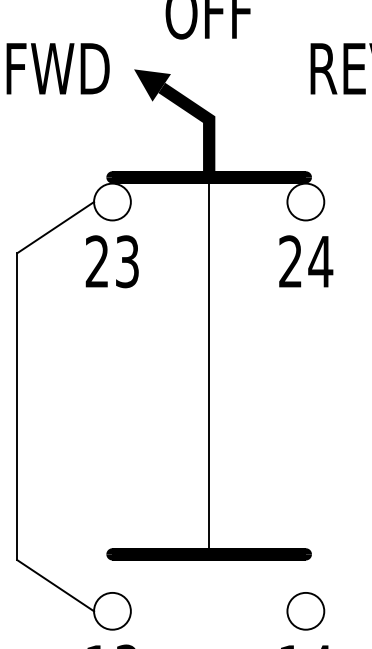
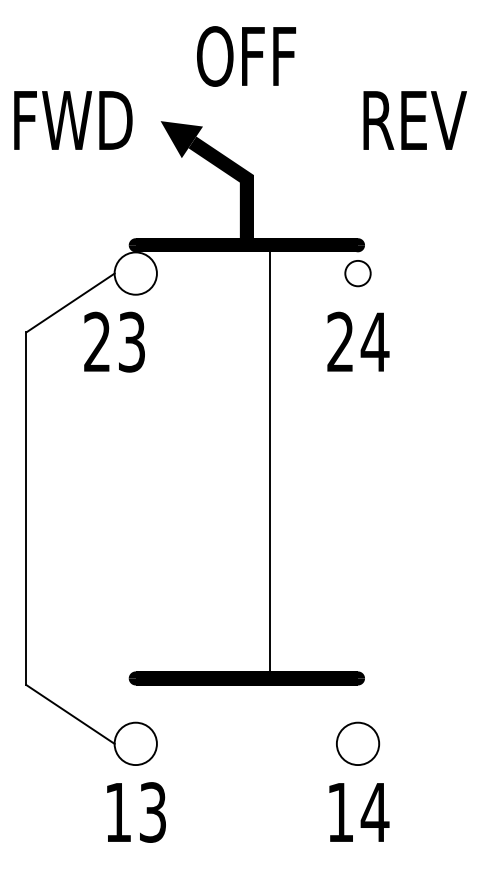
circle: (305, 201) -> (357, 273), size x0.6
text: (112, 261) -> (114, 341), moved
line: (208, 365) -> (269, 461), moved

